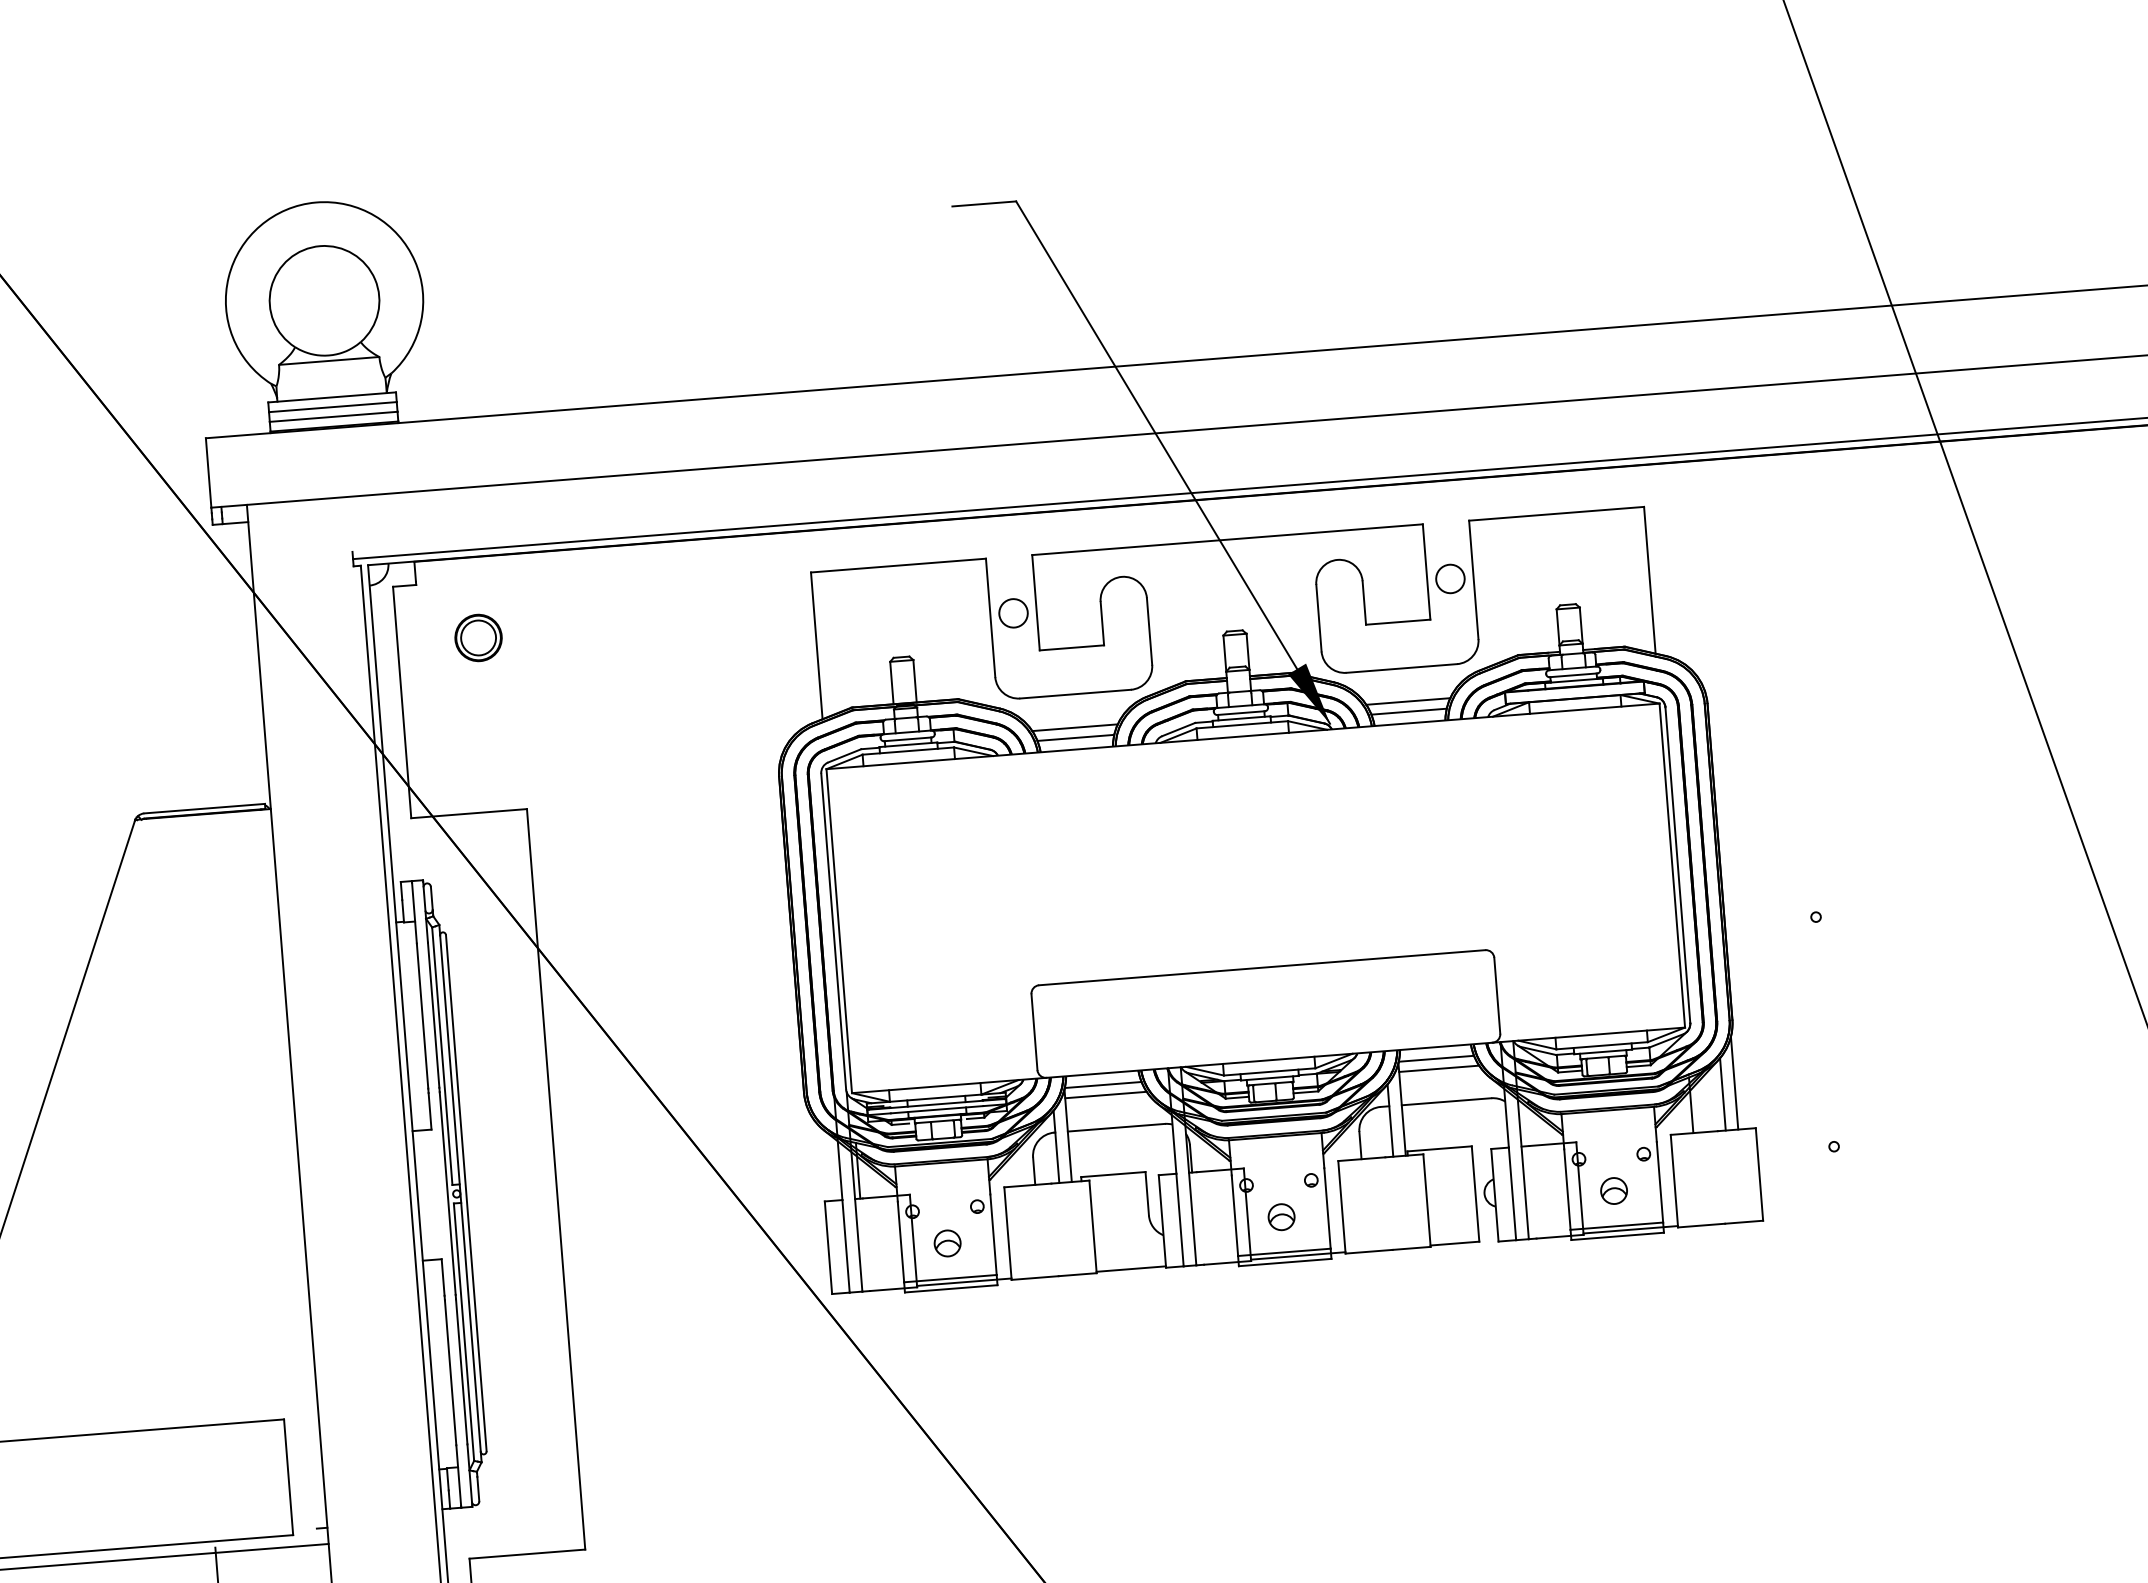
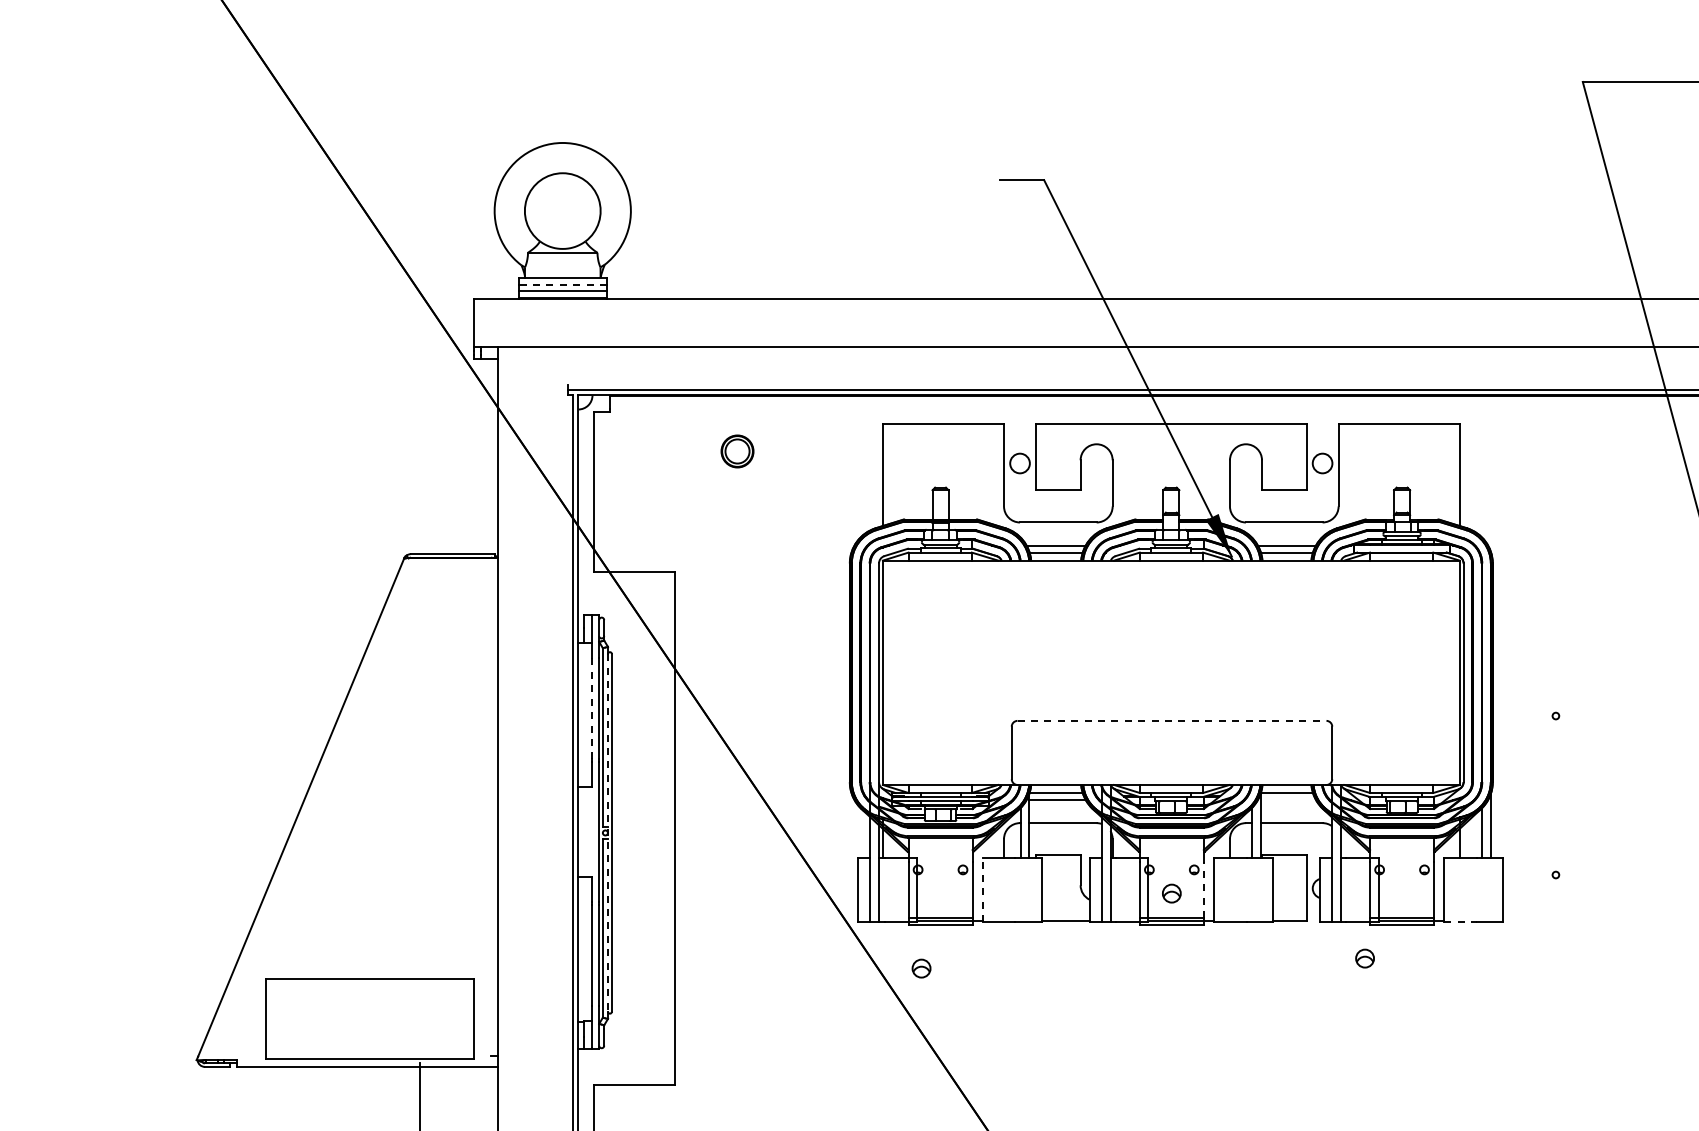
line: (332, 406) -> (562, 284), solid -> dashed
part: (478, 637) -> (737, 451), moved
line: (1262, 967) -> (1172, 720), solid -> dashed
line: (422, 1017) -> (591, 709), solid -> dashed
line: (1439, 1069) -> (1288, 800), removed
part: (1613, 1190) -> (1364, 958), moved
line: (459, 1193) -> (607, 832), solid -> dashed
line: (1326, 1209) -> (1203, 890), solid -> dashed
line: (1701, 1226) -> (1460, 922), solid -> dashed
line: (1007, 1232) -> (982, 889), solid -> dashed
part: (947, 1243) -> (921, 968), moved

